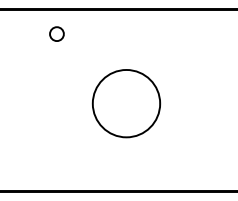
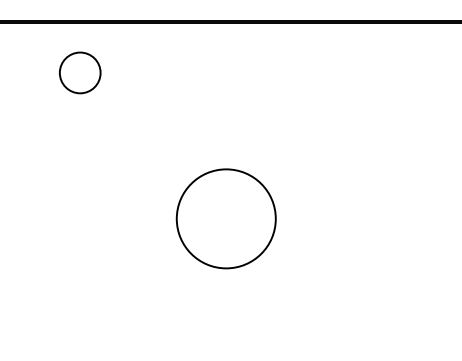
circle: (56, 33) -> (79, 71), size x1.4
circle: (126, 103) -> (226, 218), size x0.7

